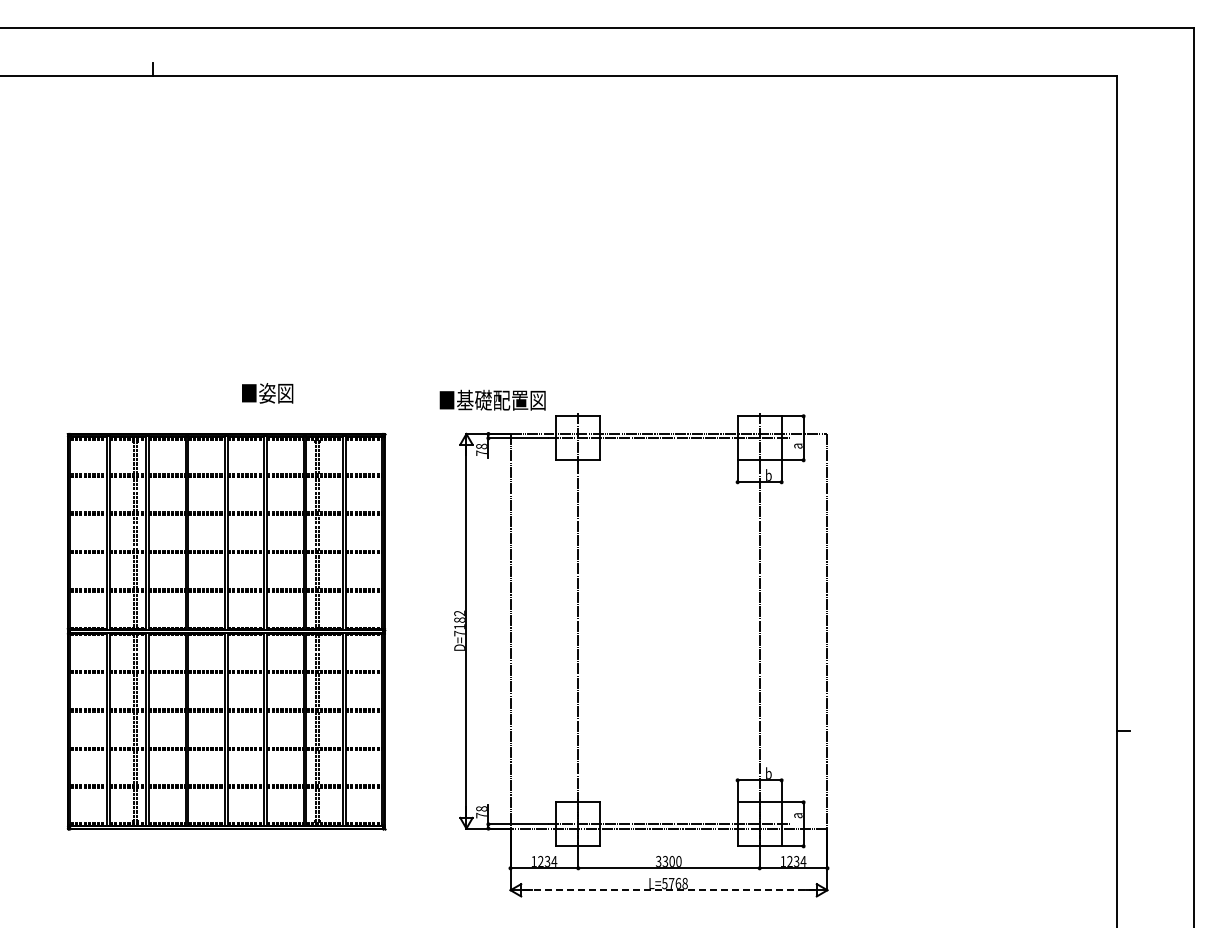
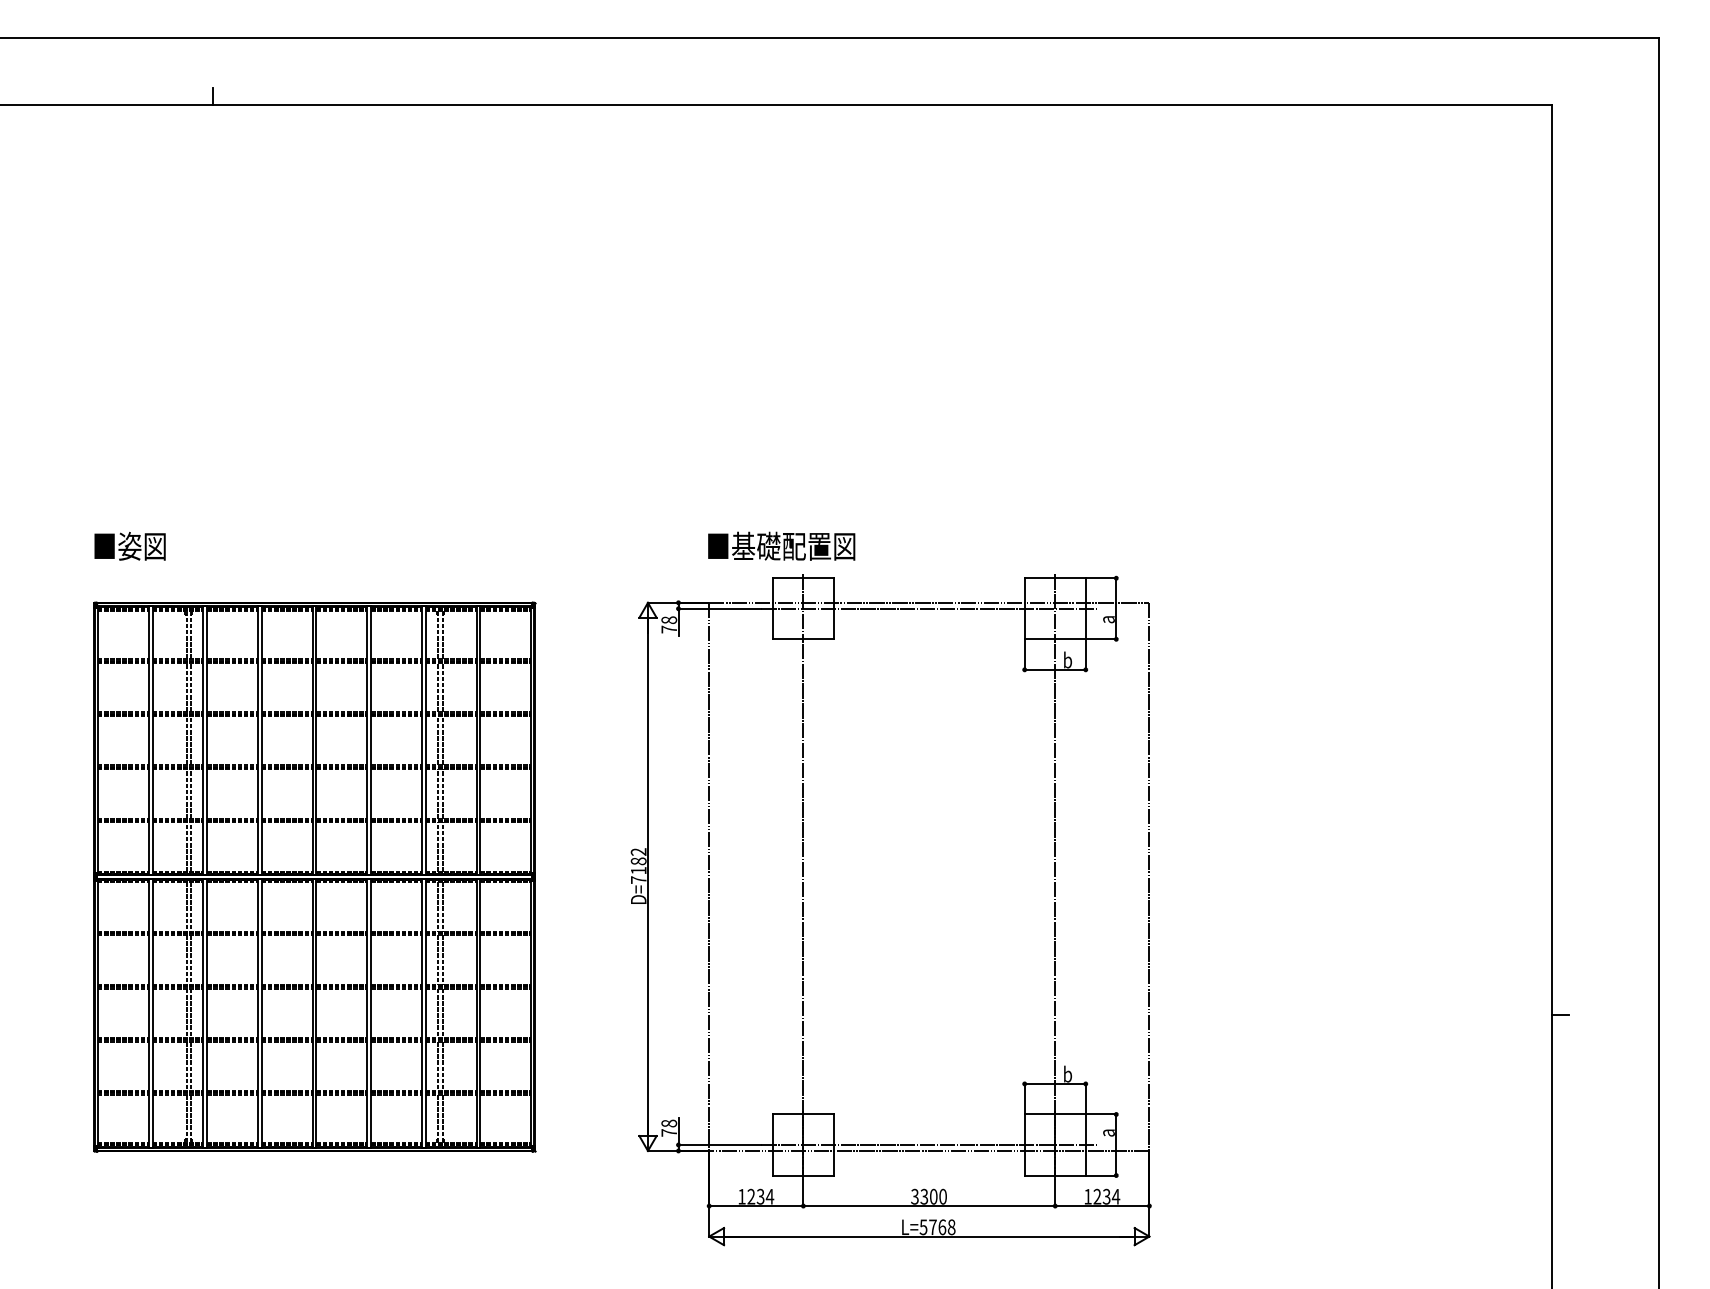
text: (267, 393) -> (129, 546), moved
text: (492, 399) -> (781, 545), moved
line: (669, 890) -> (930, 1236), dashed -> solid

